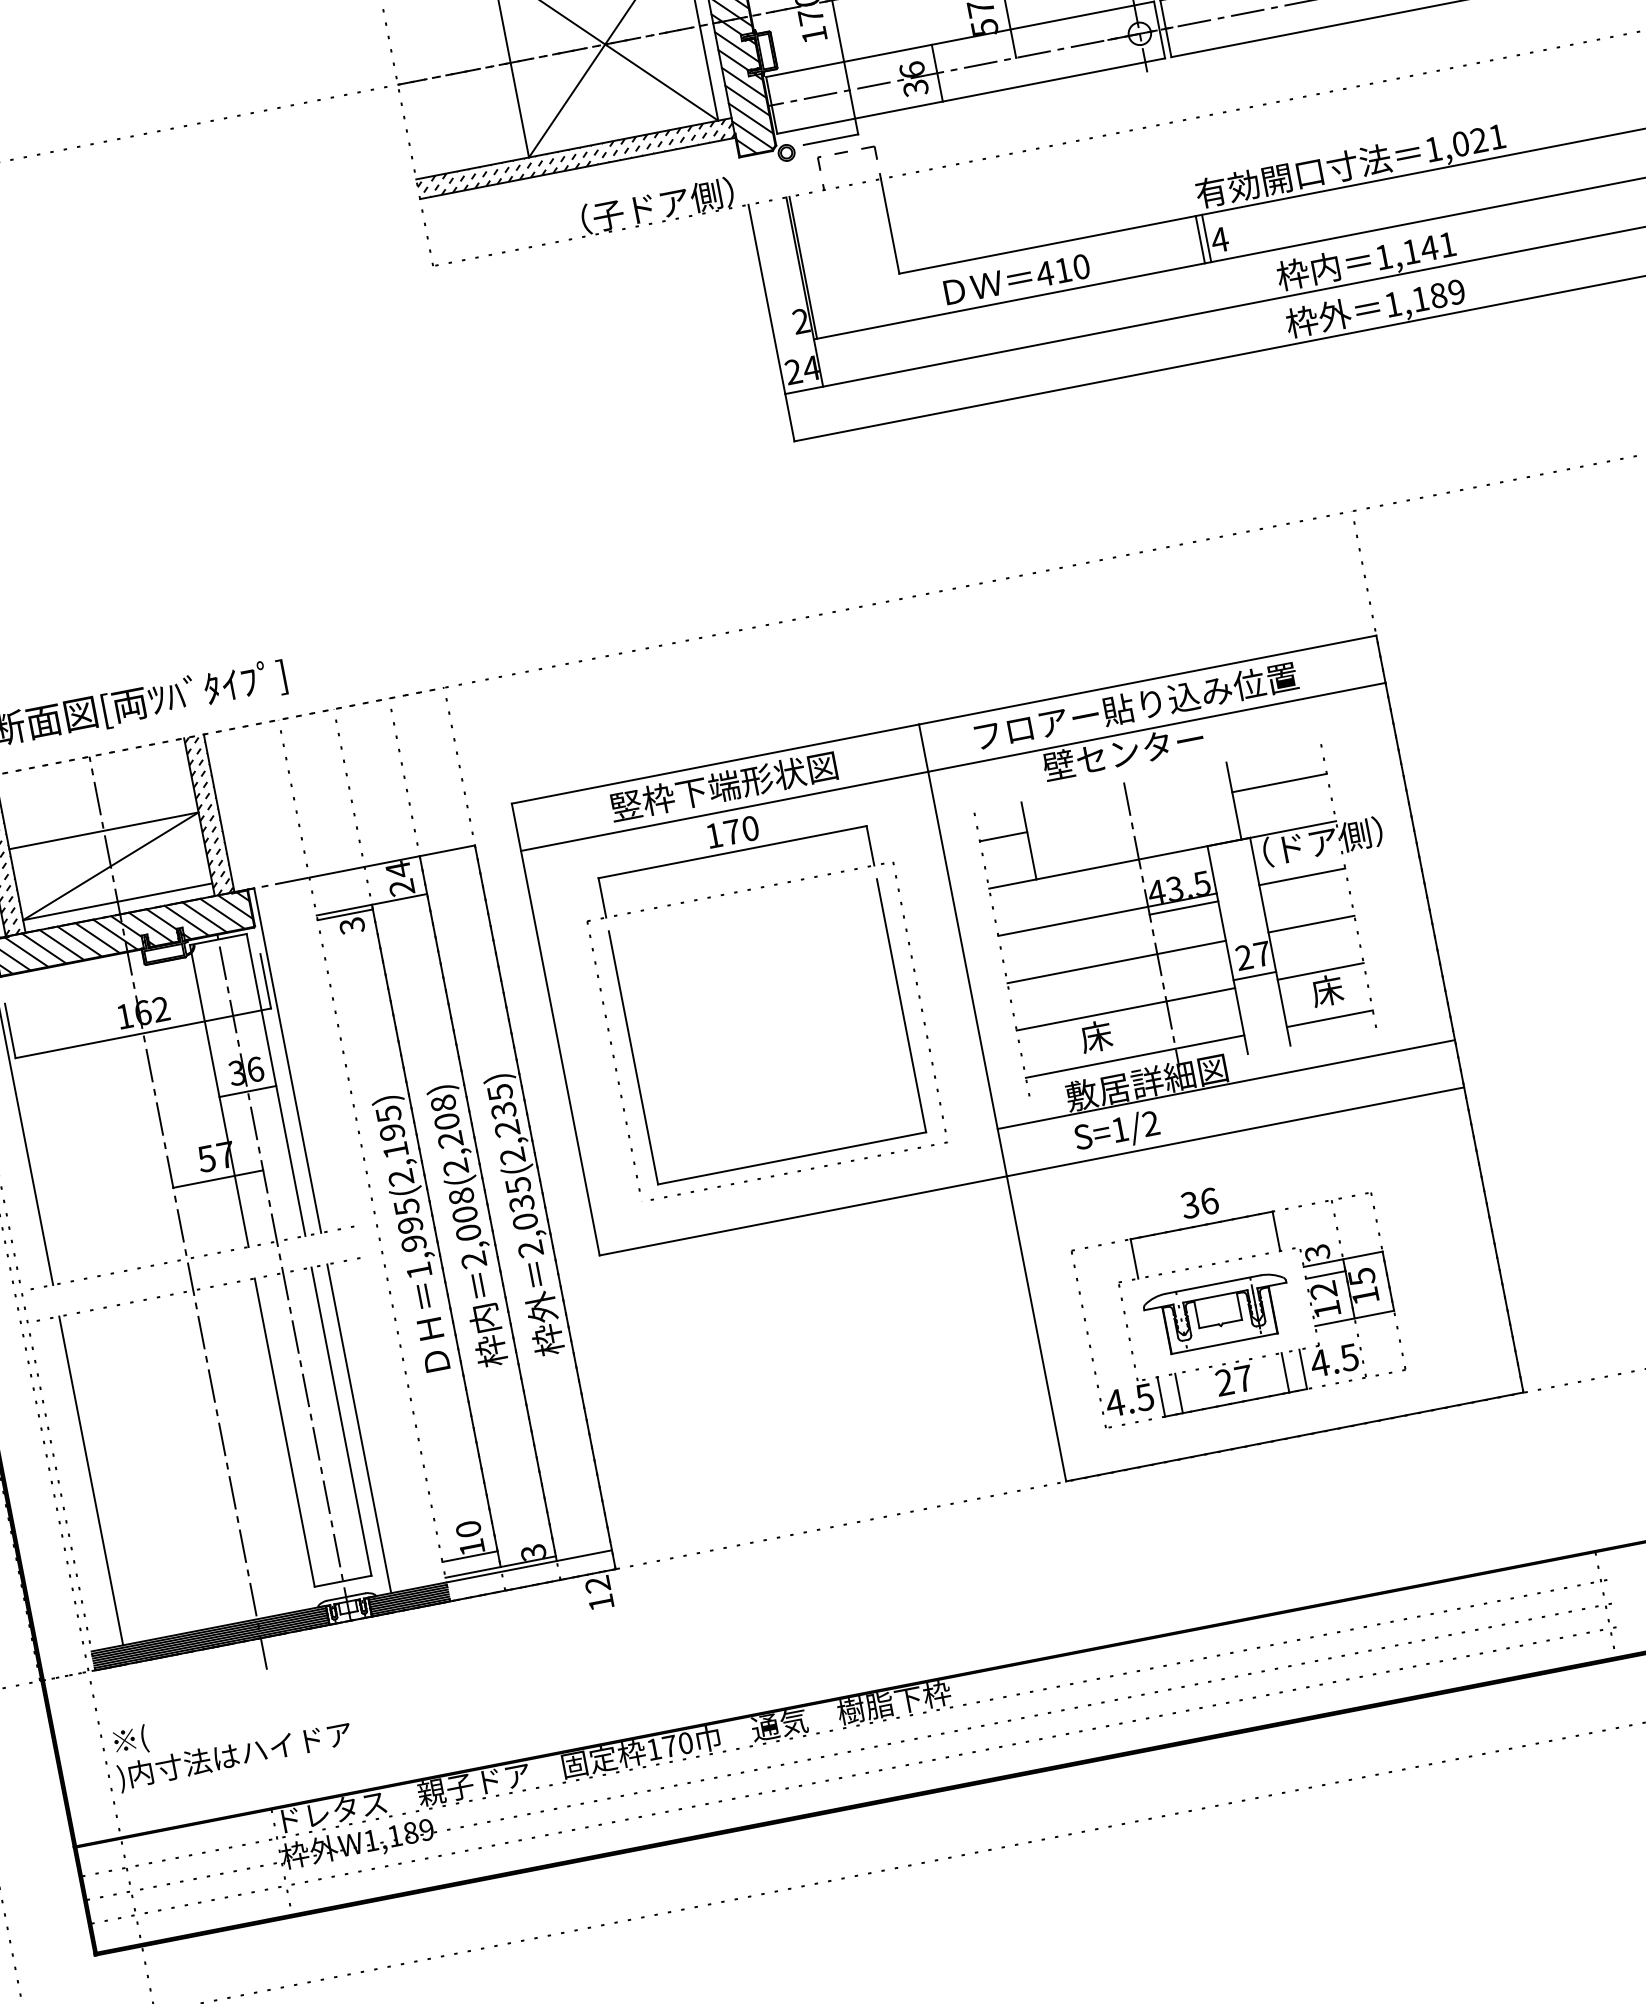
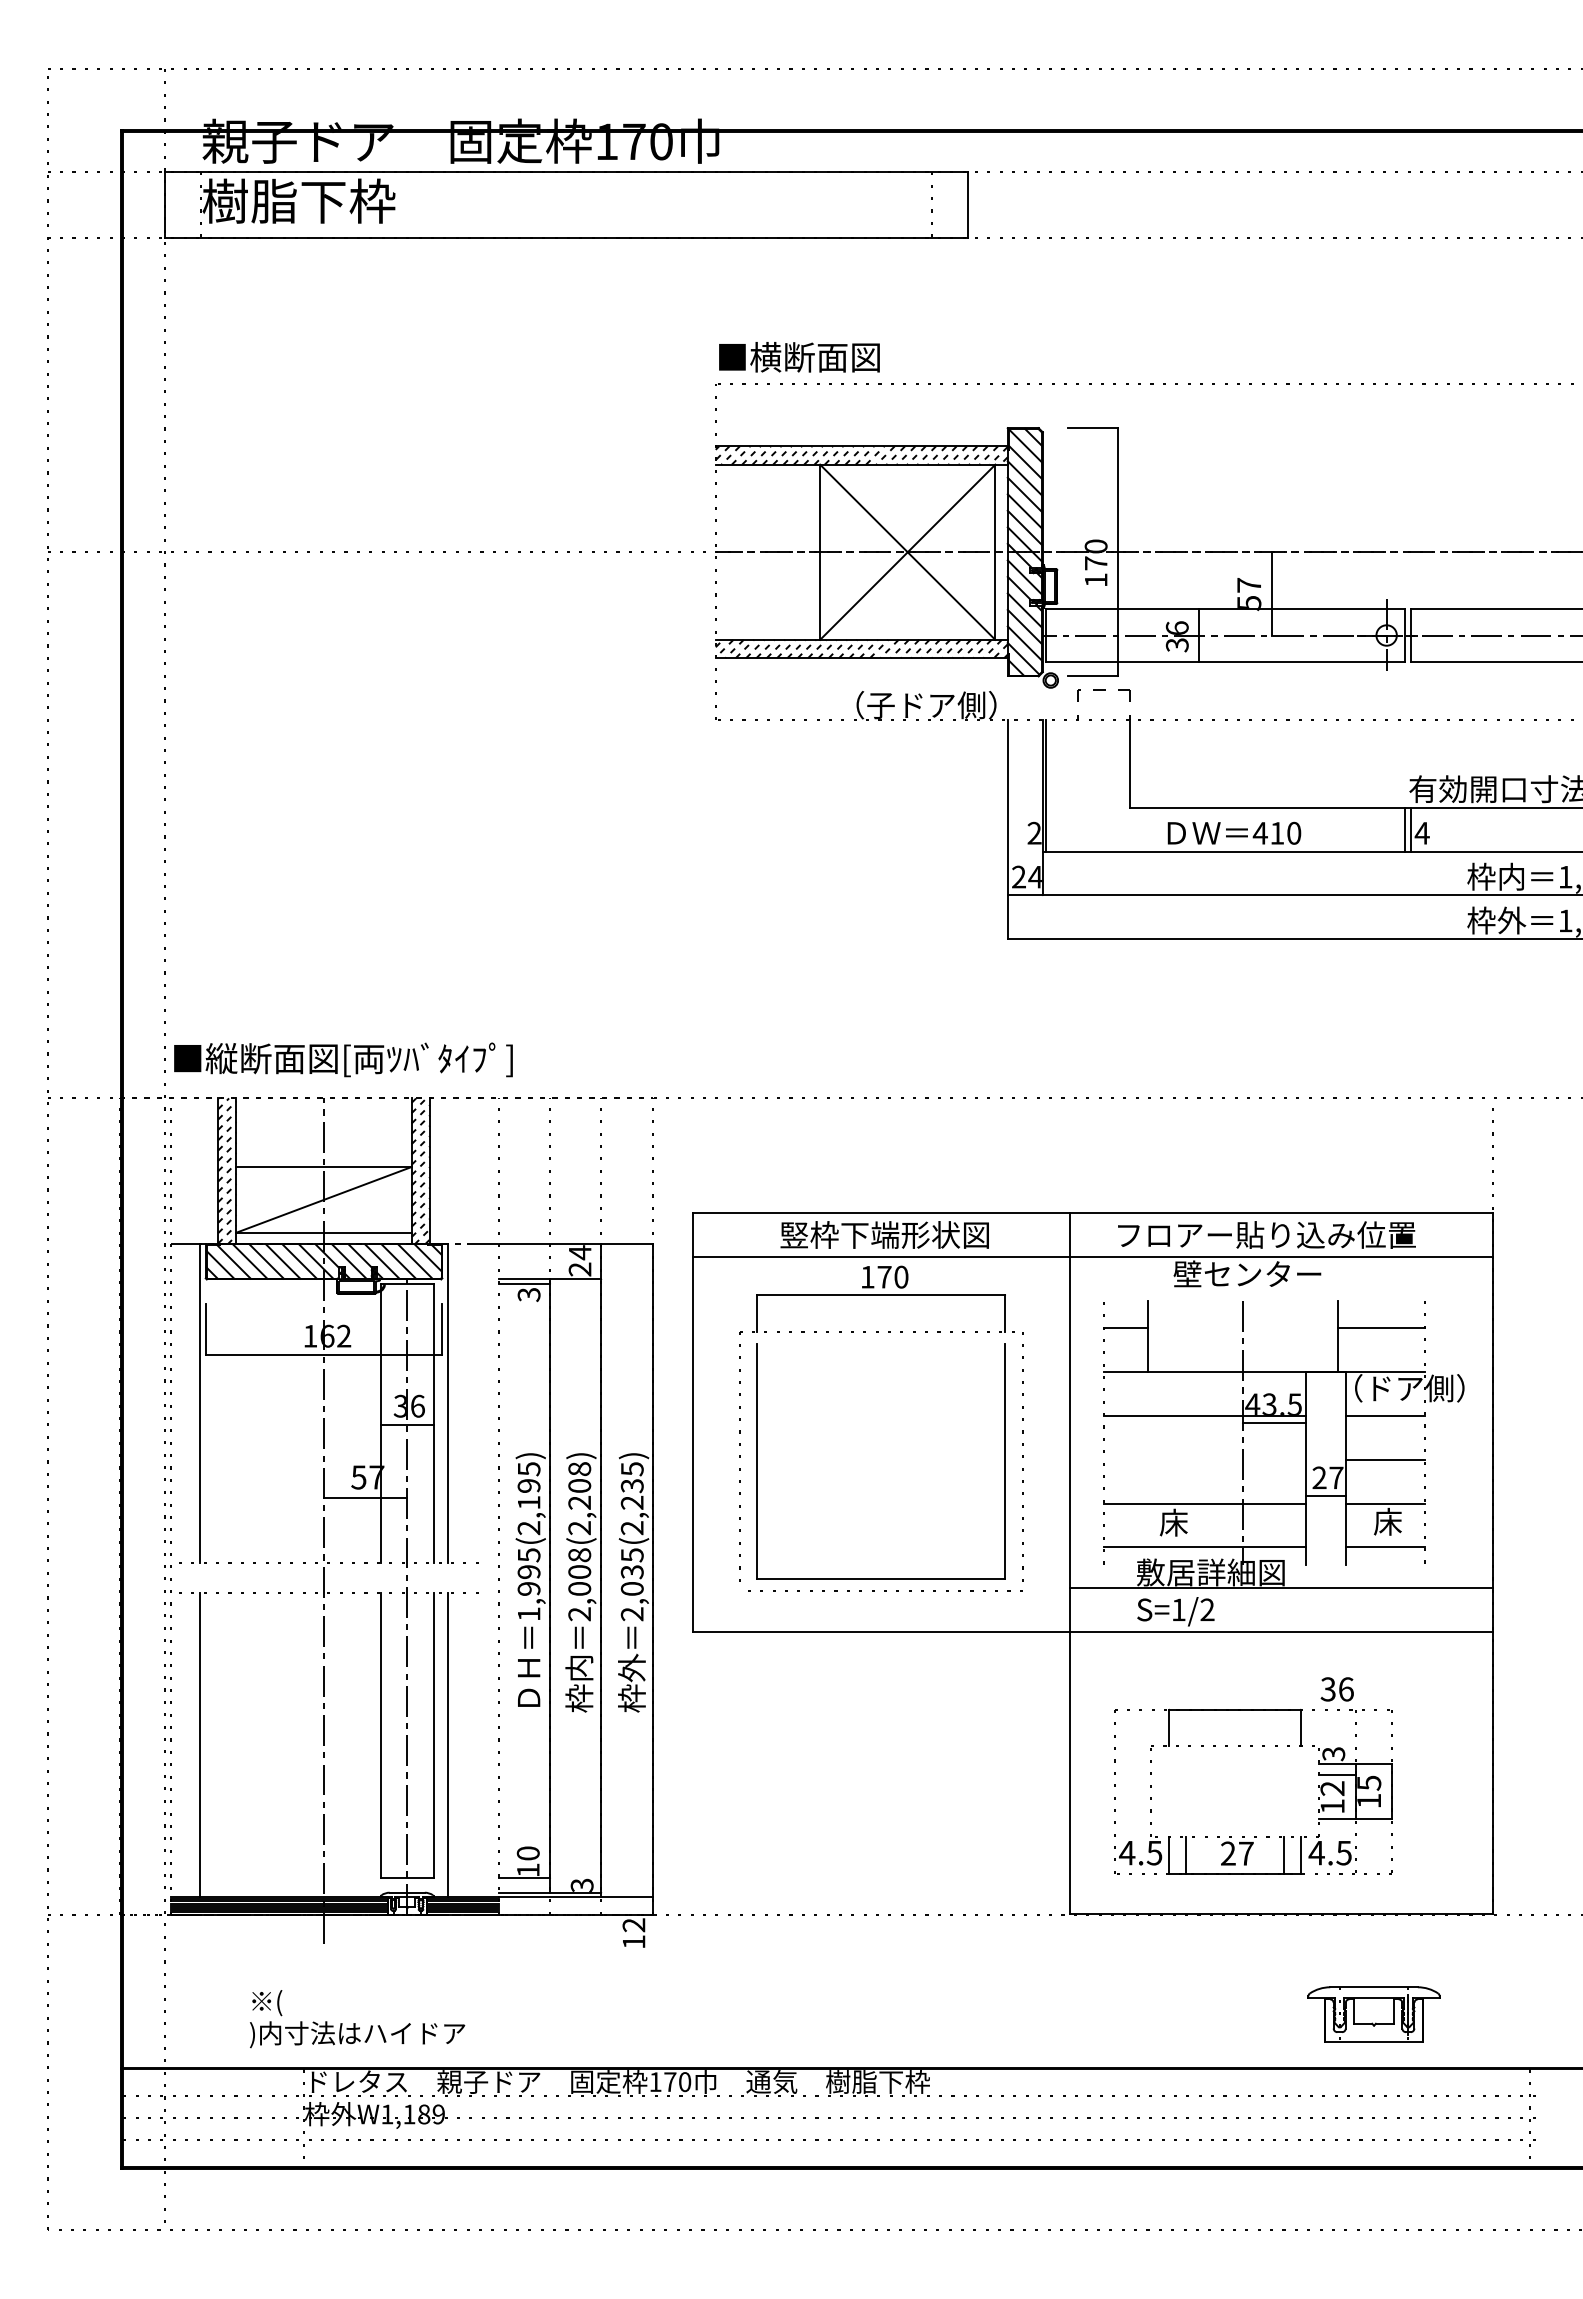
line: (1116, 961) -> (1204, 1459), removed
text: (1198, 1203) -> (1336, 1689), moved
part: (1218, 1314) -> (1373, 2014), moved
text: (231, 1740) -> (357, 2019), moved

